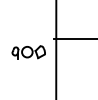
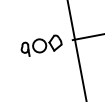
part: (28, 52) -> (41, 46), moved

